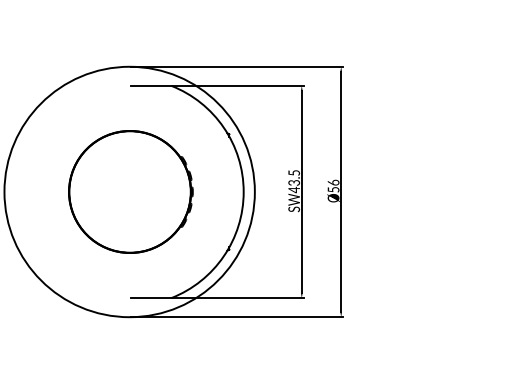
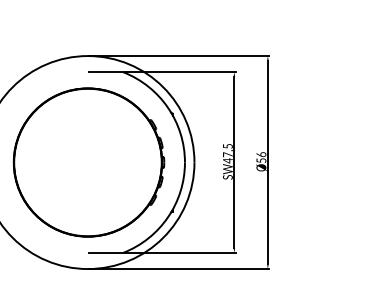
text: (293, 182) -> (227, 154), SW43.5 -> SW47.5
part: (130, 191) -> (88, 162), size x1.43

